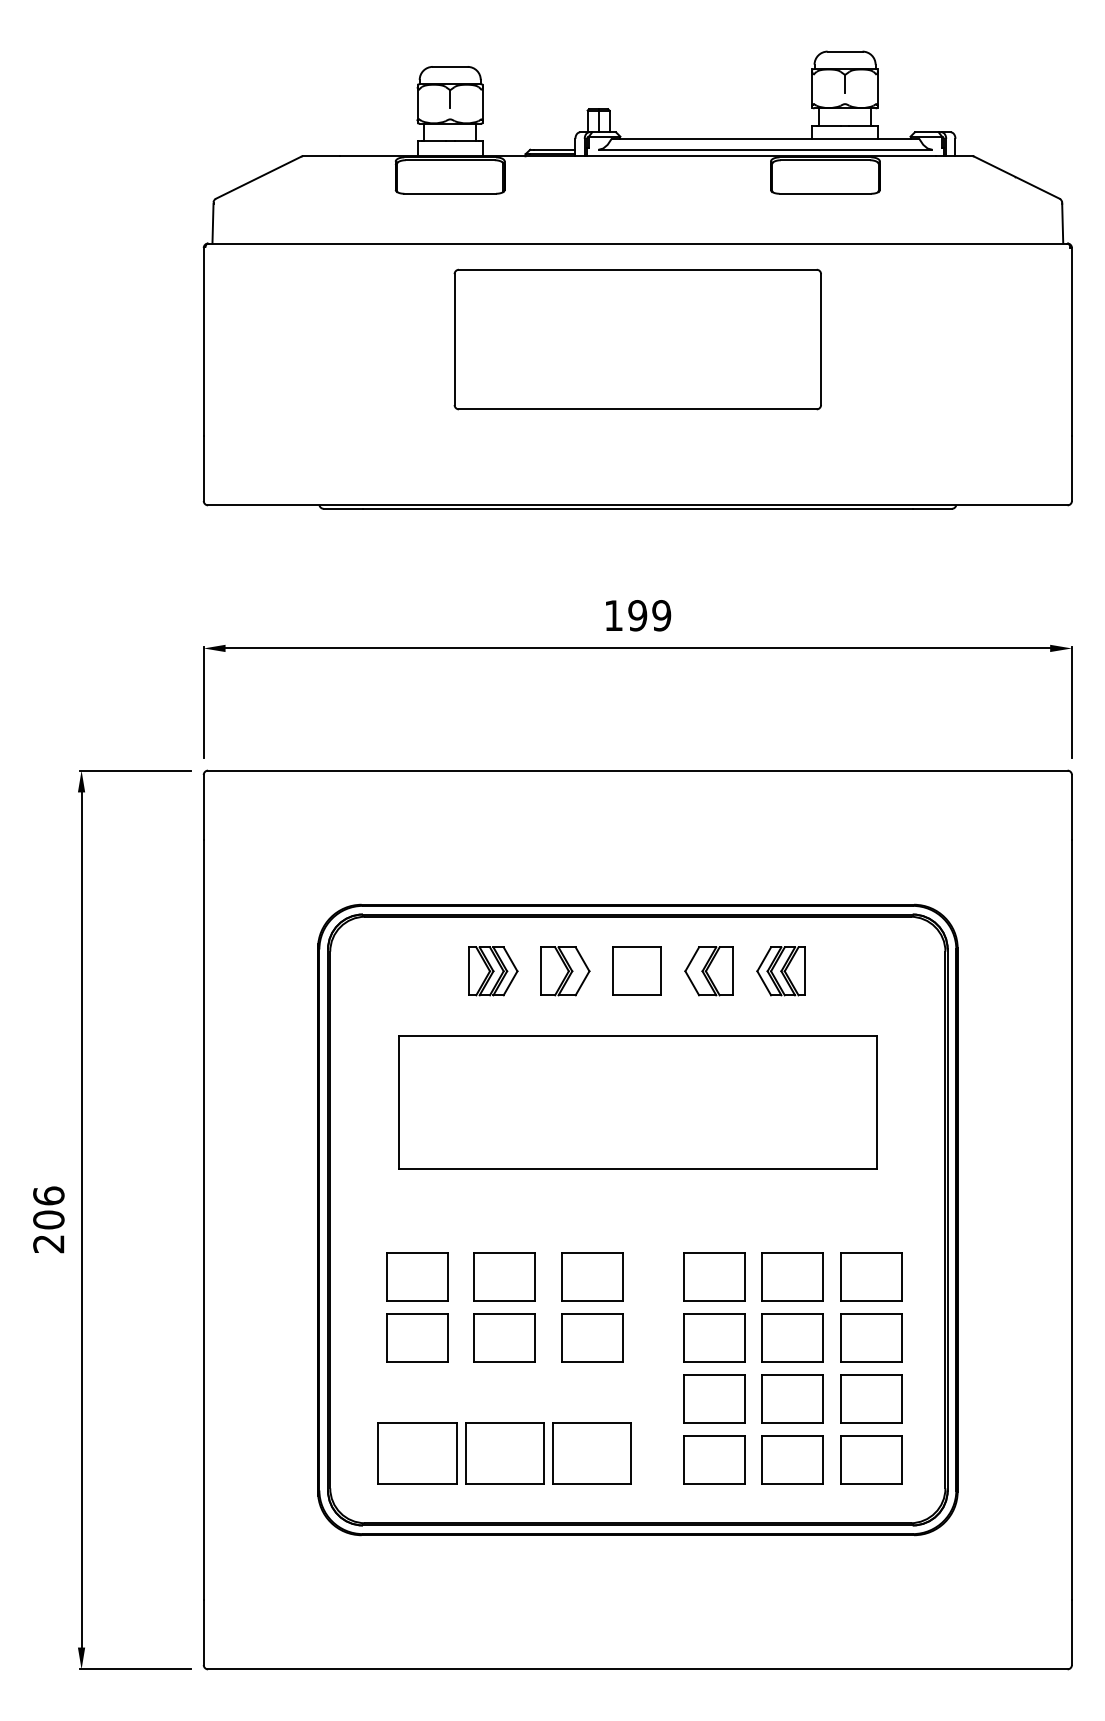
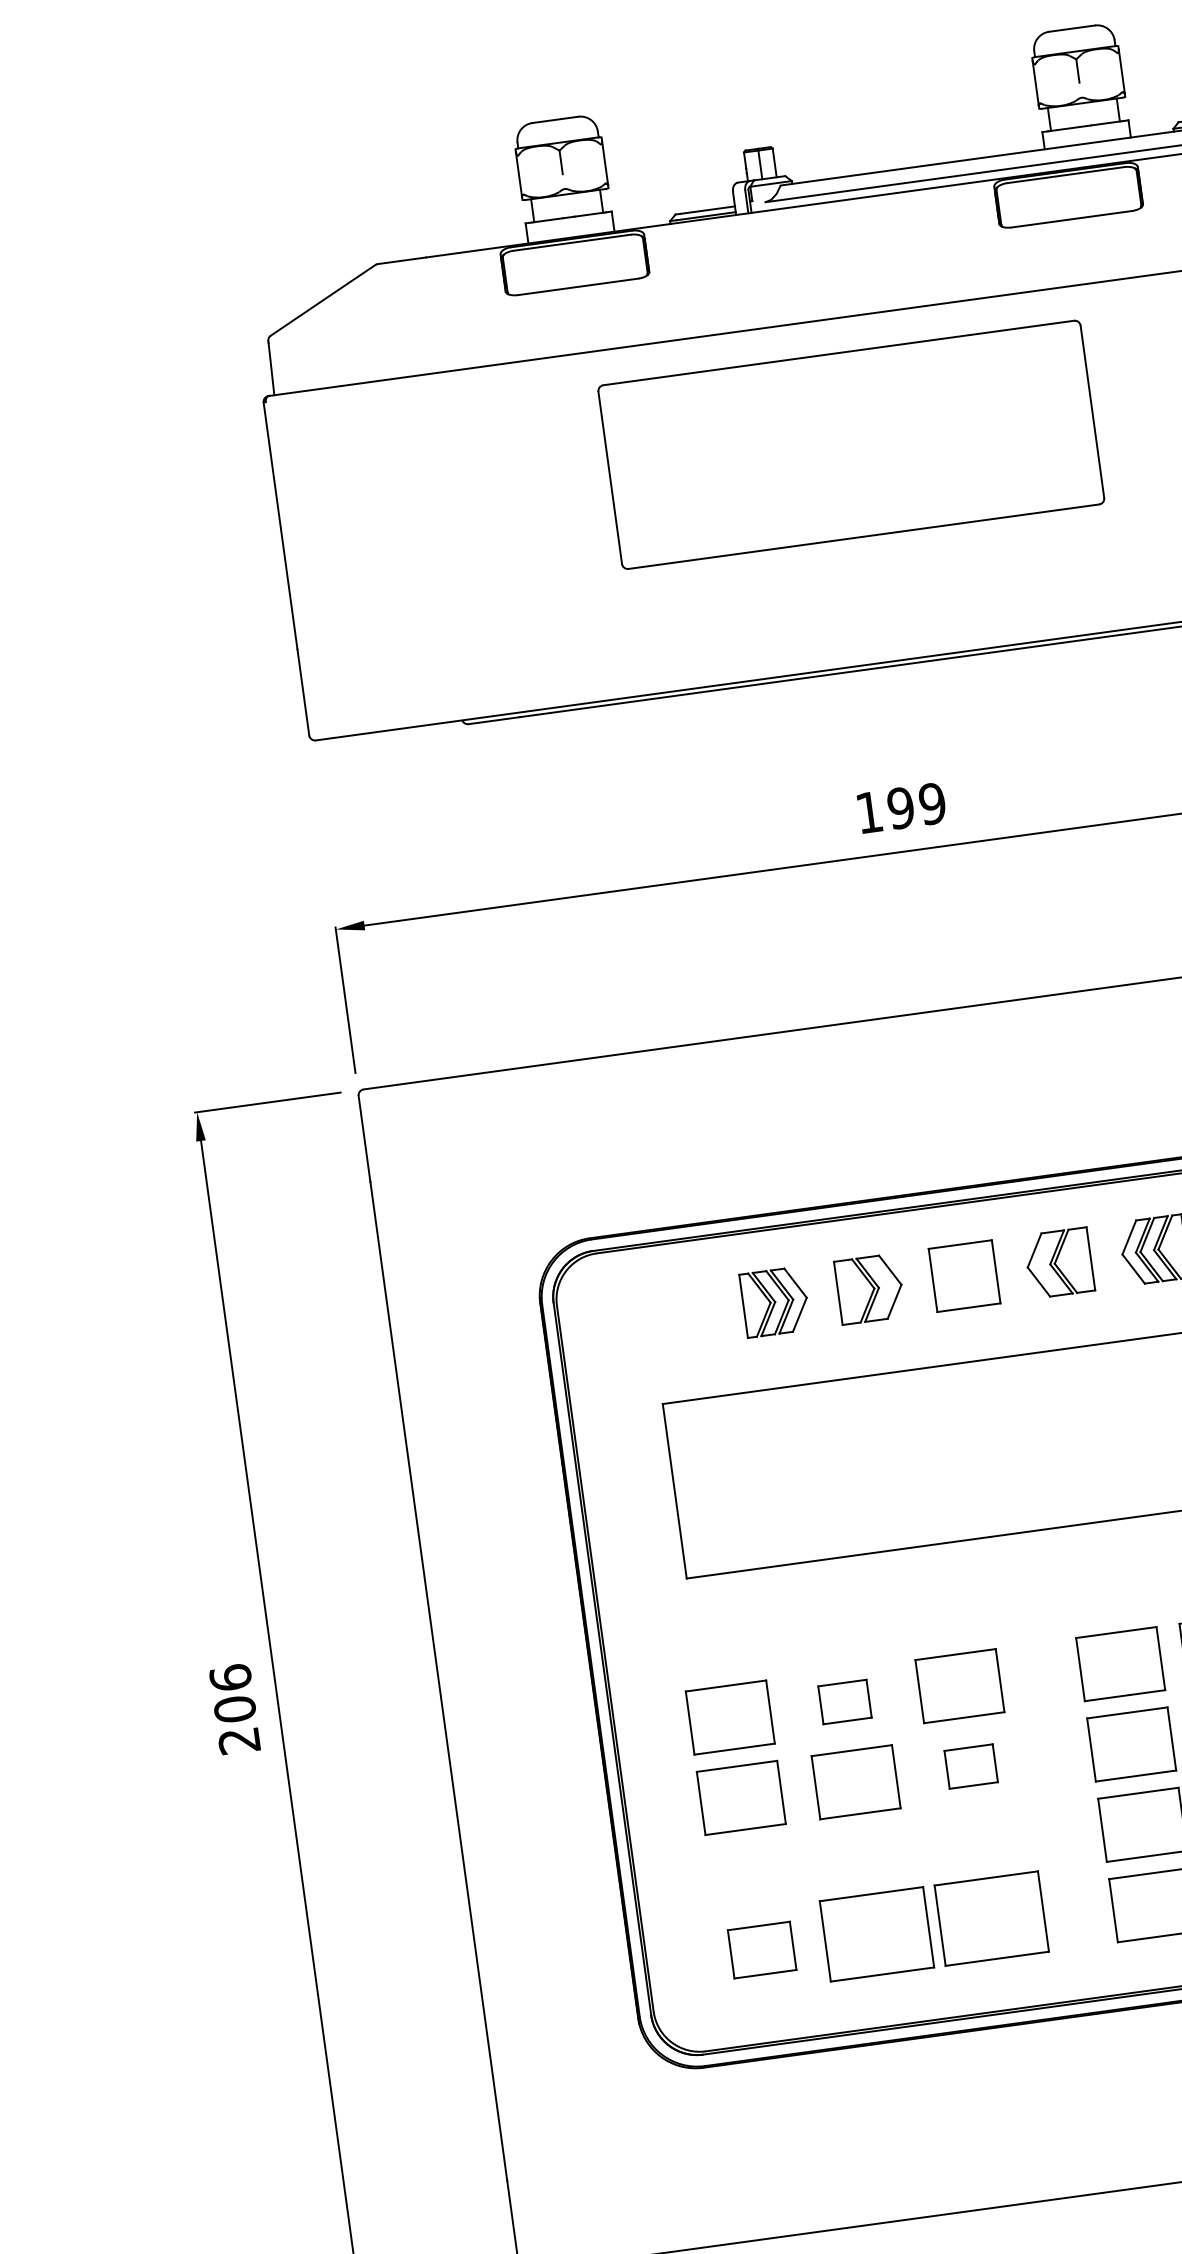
part: (504, 1276) -> (844, 1701), size x0.6
part: (592, 1337) -> (971, 1766), size x0.6
part: (417, 1453) -> (762, 1950), size x0.6

